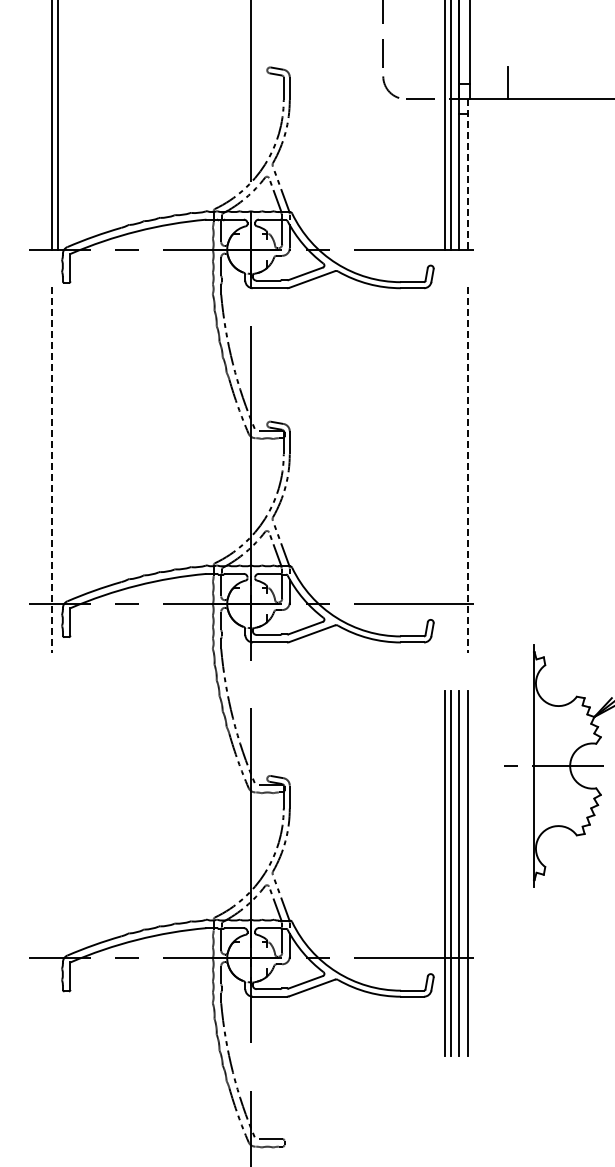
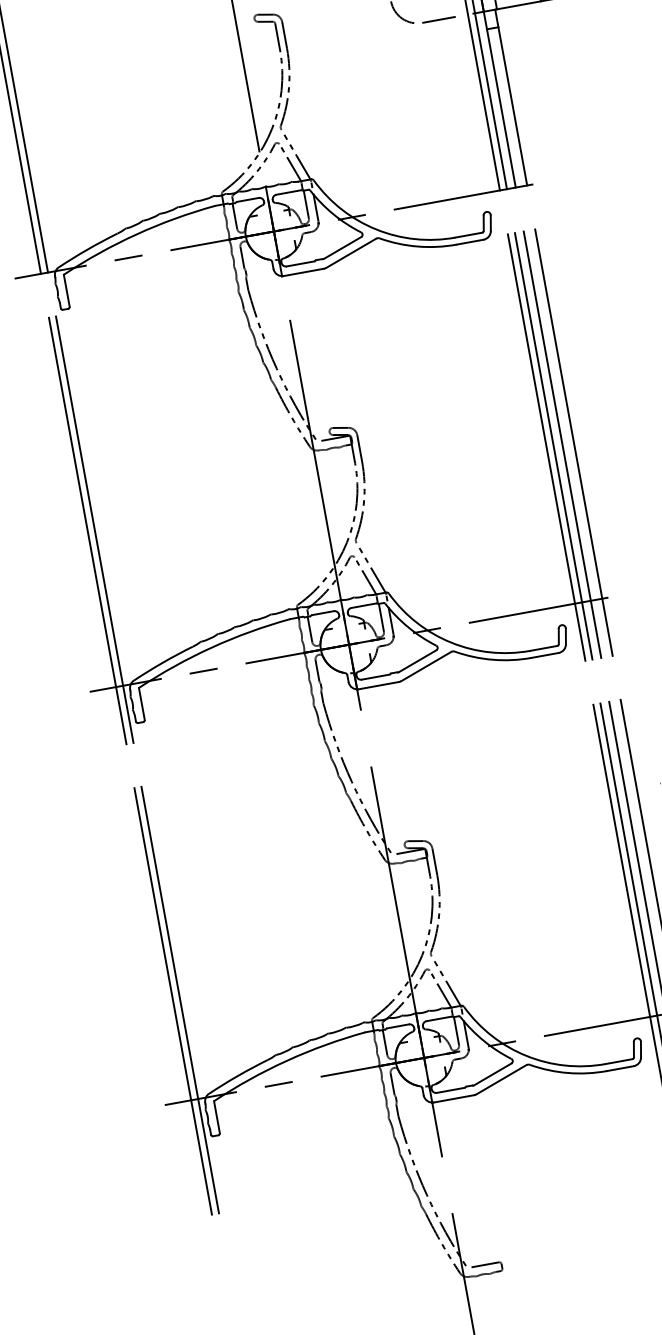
line: (468, 174) -> (511, 97), dashed -> solid
line: (51, 470) -> (87, 531), dashed -> solid
line: (57, 470) -> (94, 530), added
line: (445, 470) -> (547, 447), added
line: (451, 470) -> (554, 446), added
line: (458, 470) -> (562, 445), added
line: (468, 470) -> (574, 442), dashed -> solid
line: (51, 873) -> (173, 1001), added
line: (57, 873) -> (180, 1000), added

